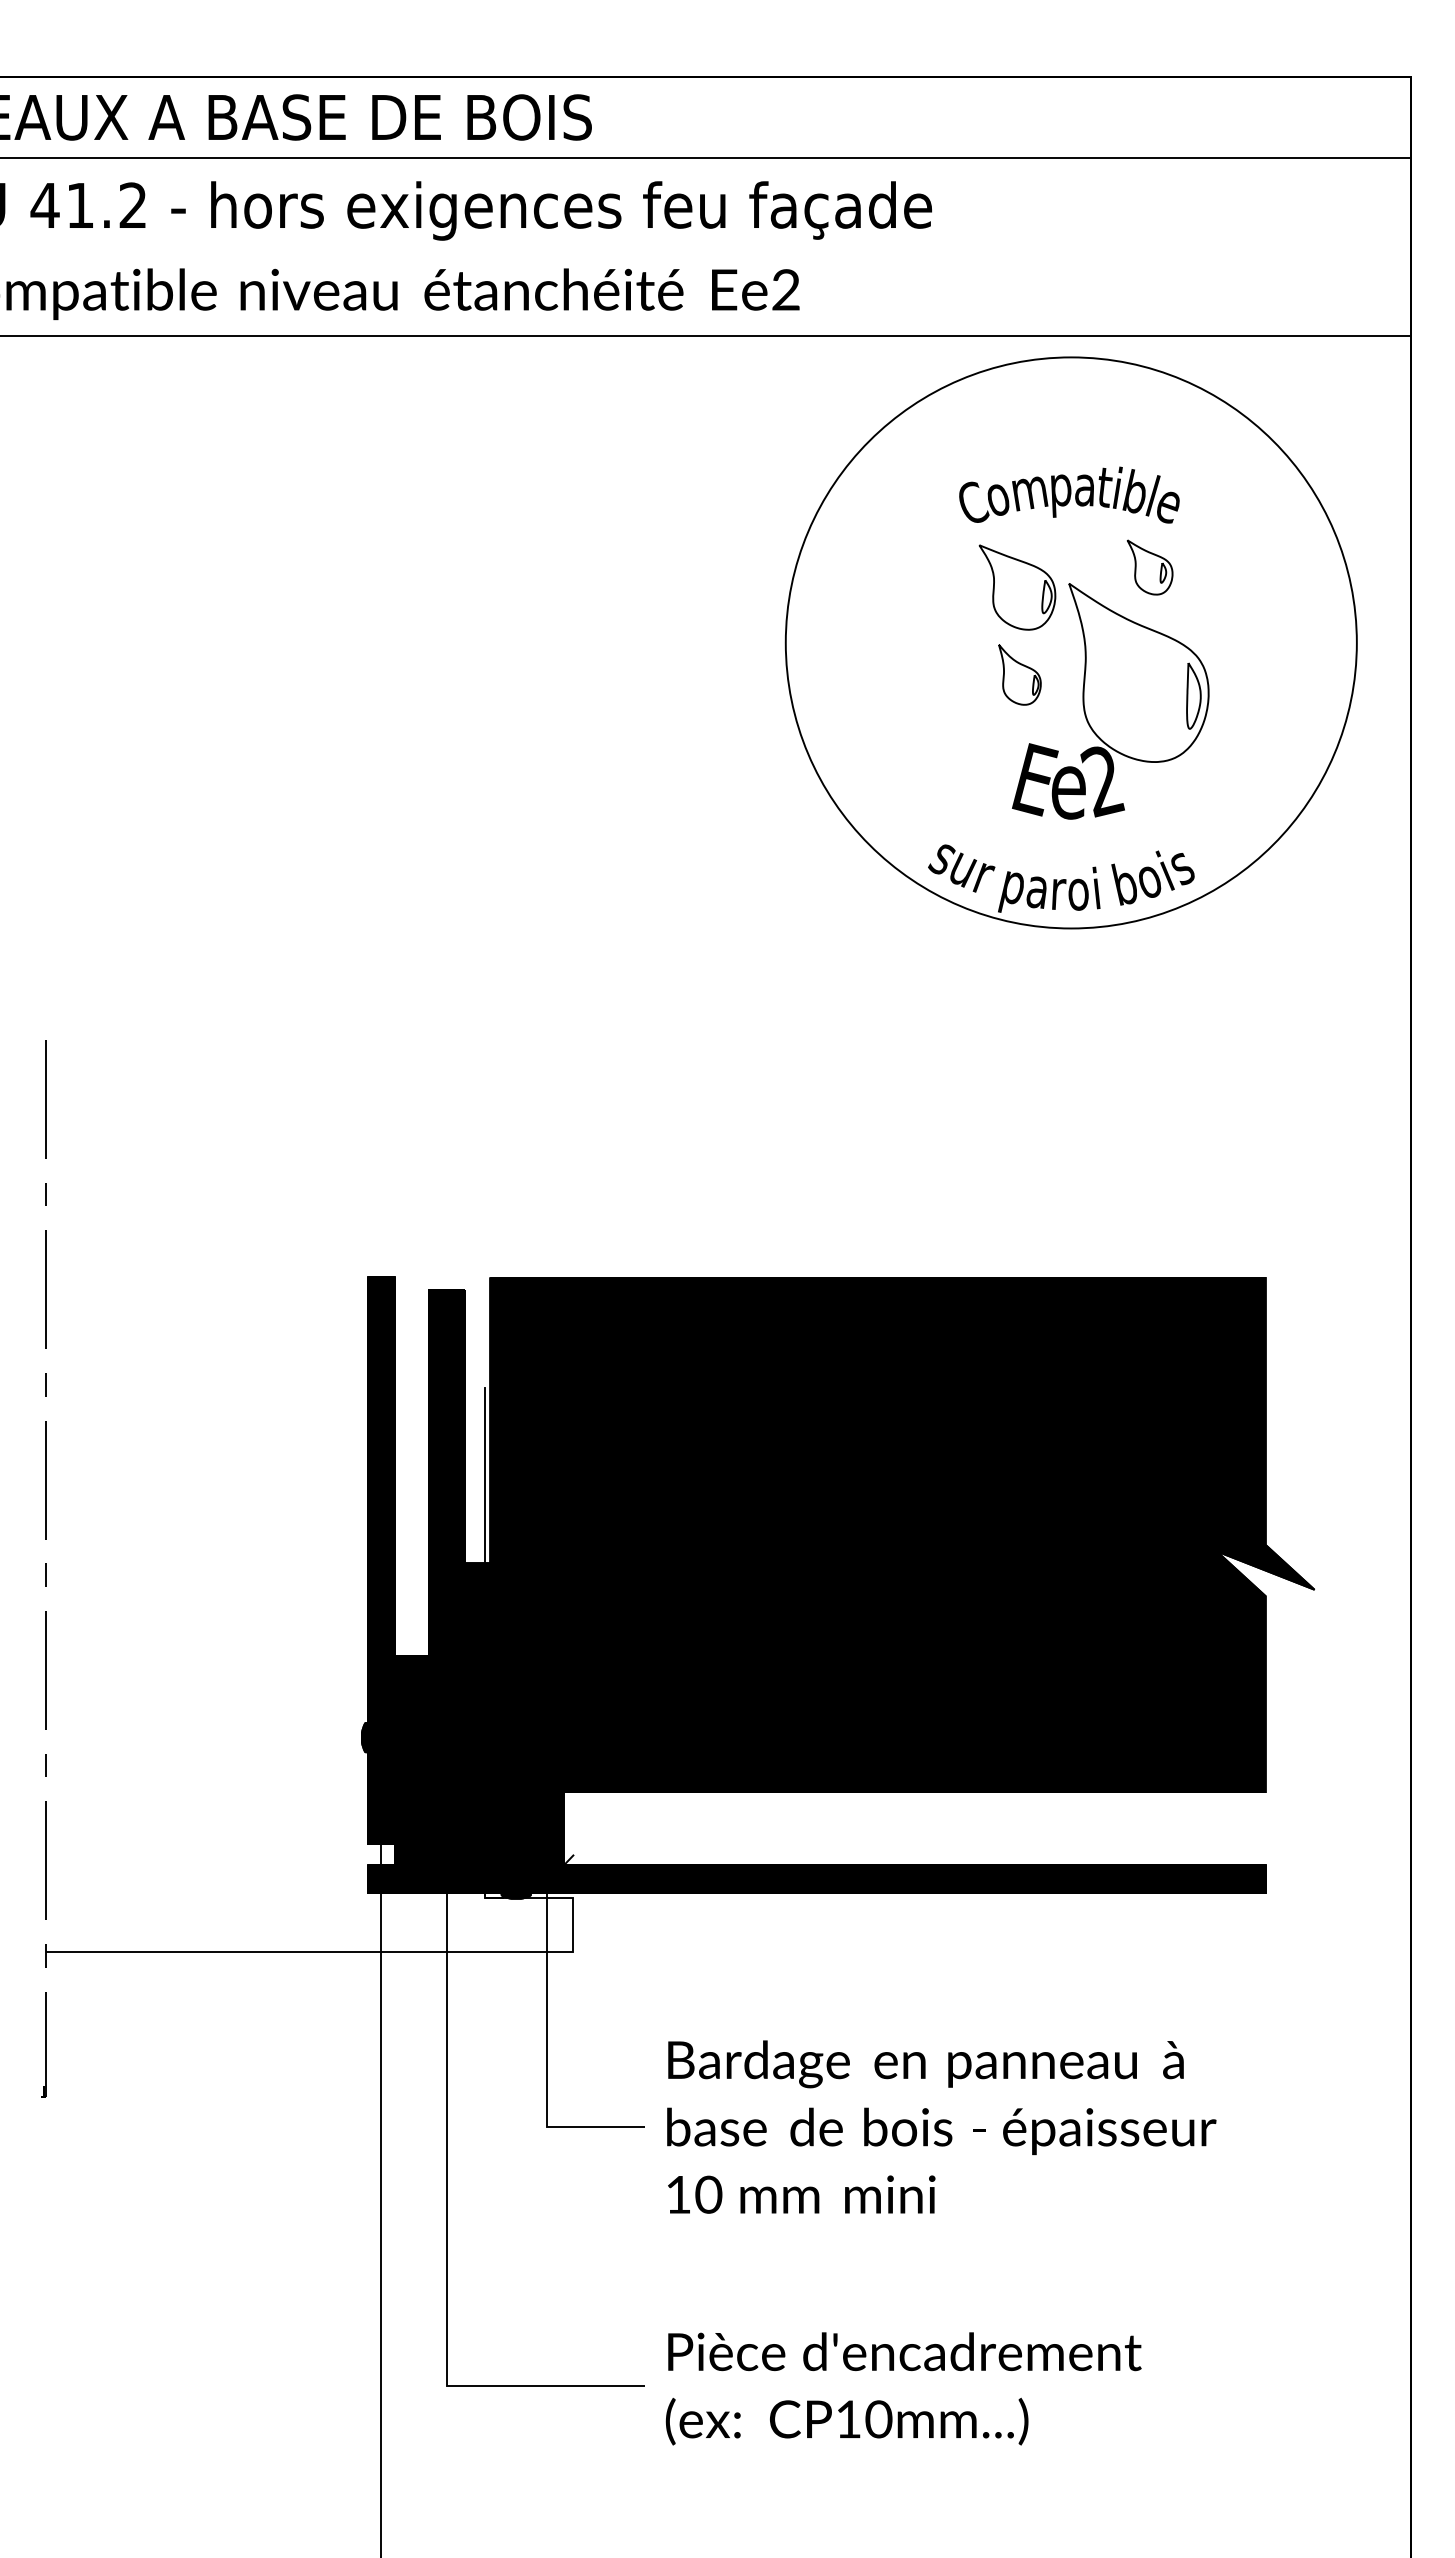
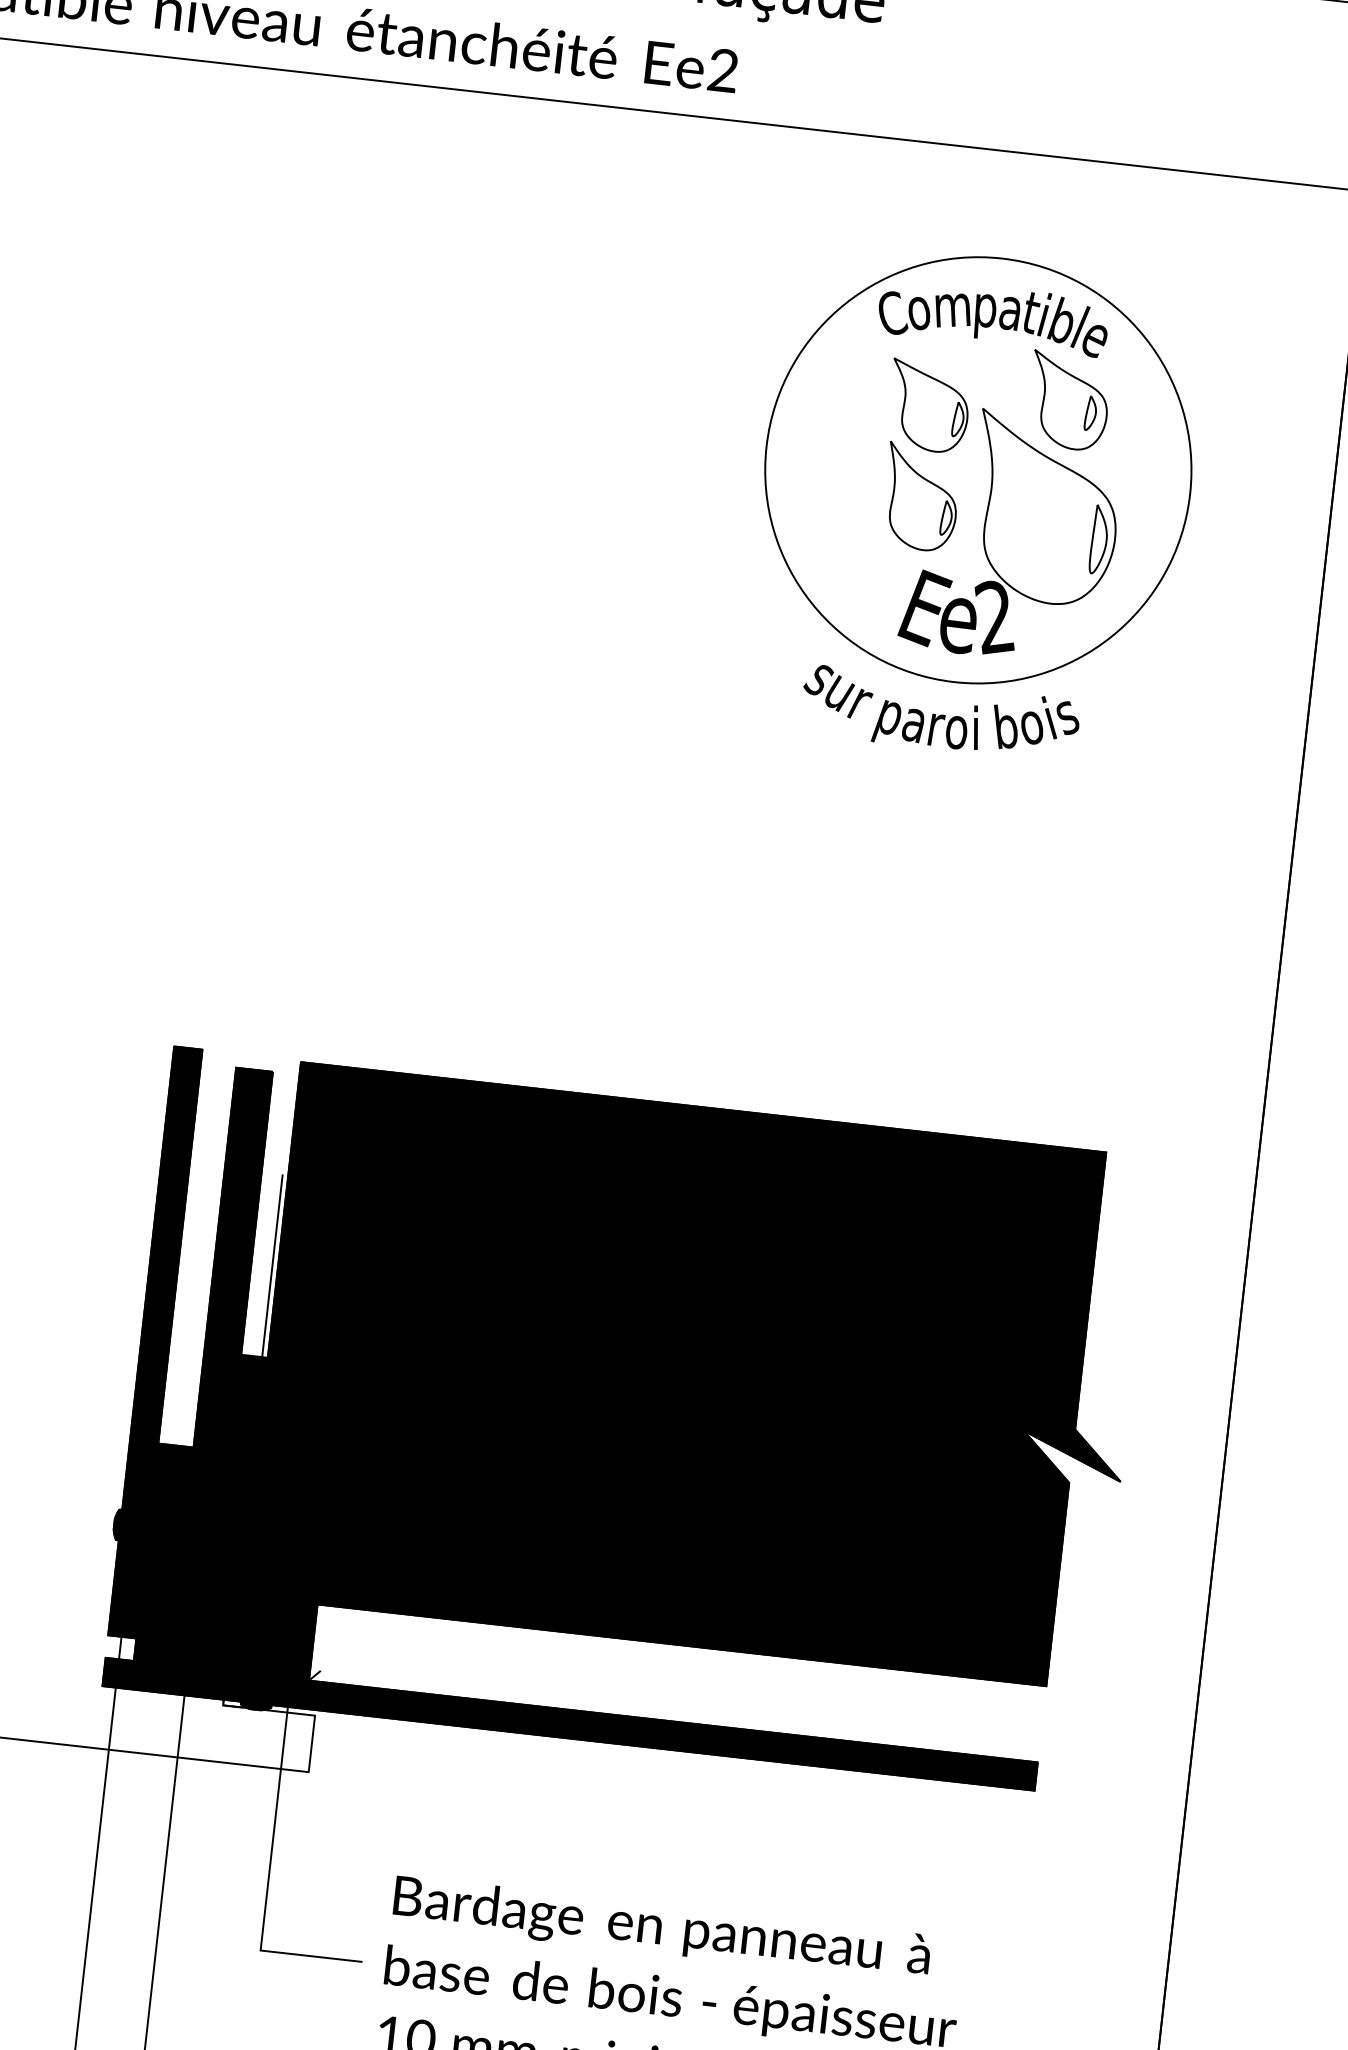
part: (1149, 567) -> (1068, 401), size x1.67
circle: (1071, 642) -> (978, 469), size x0.71
part: (1019, 674) -> (920, 497), size x1.67

